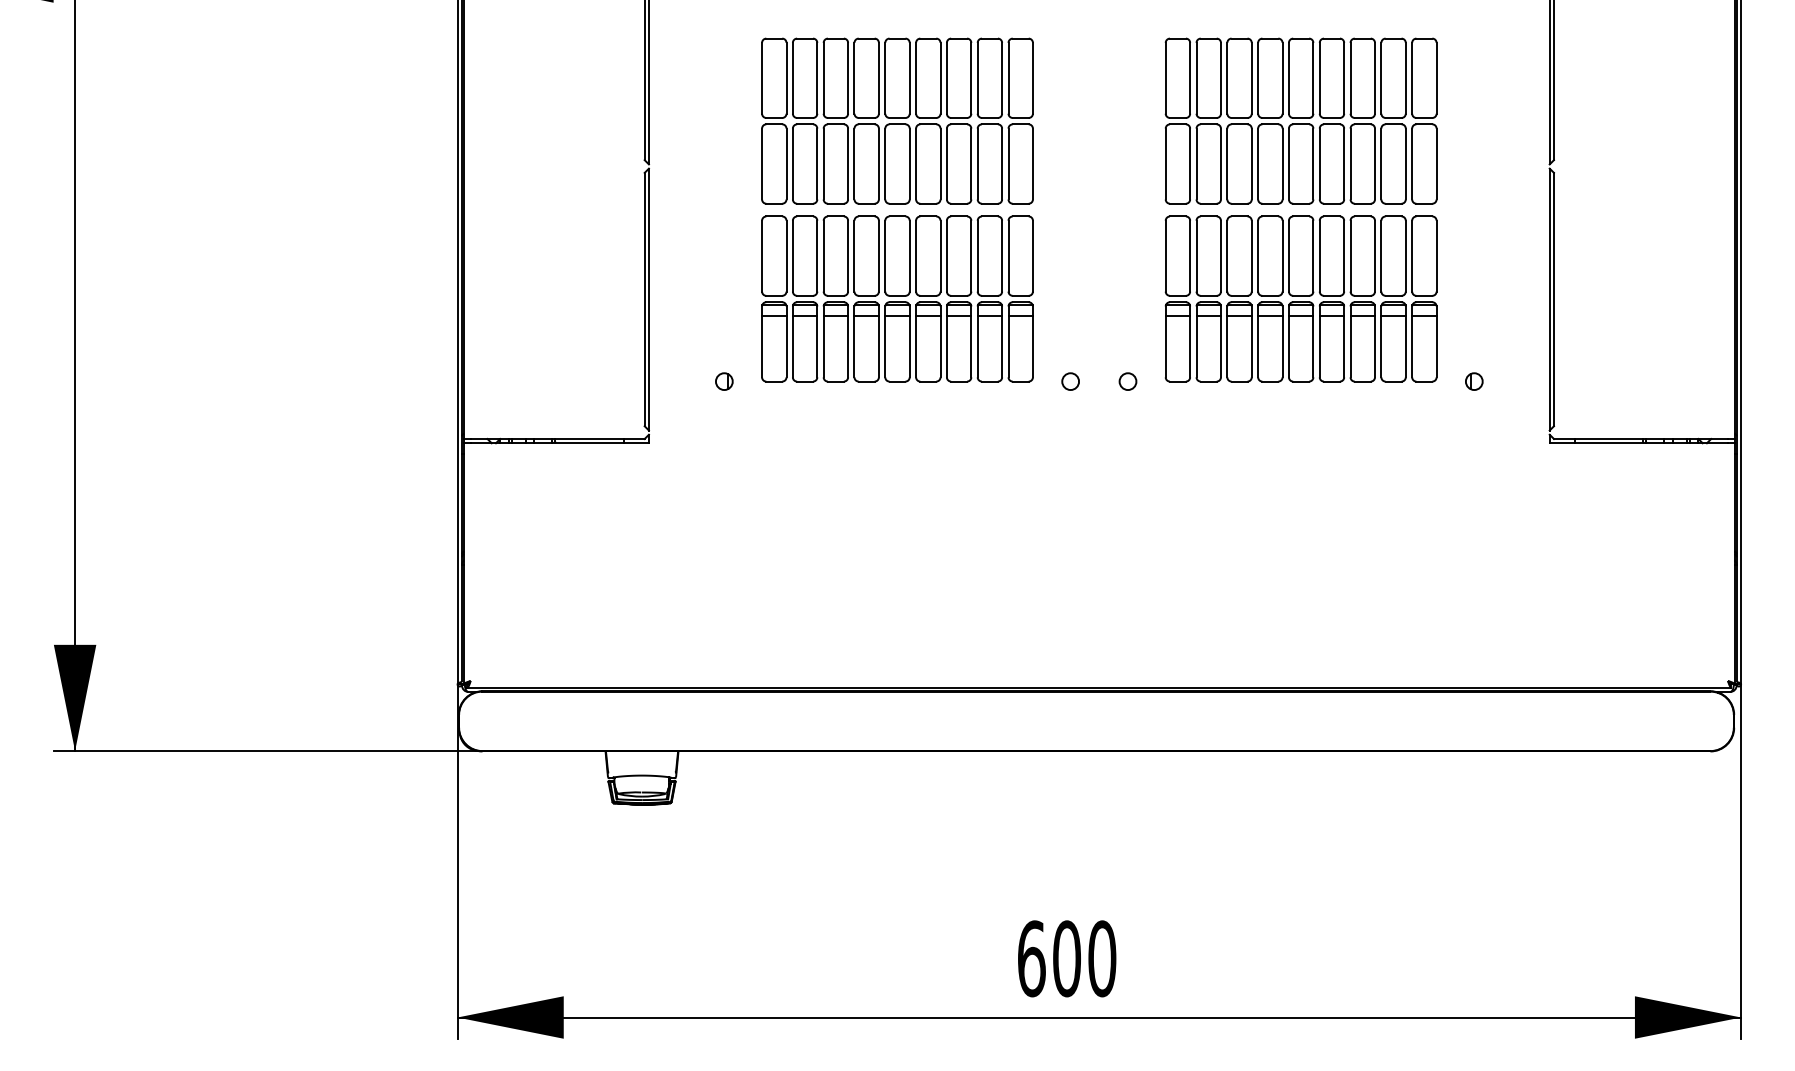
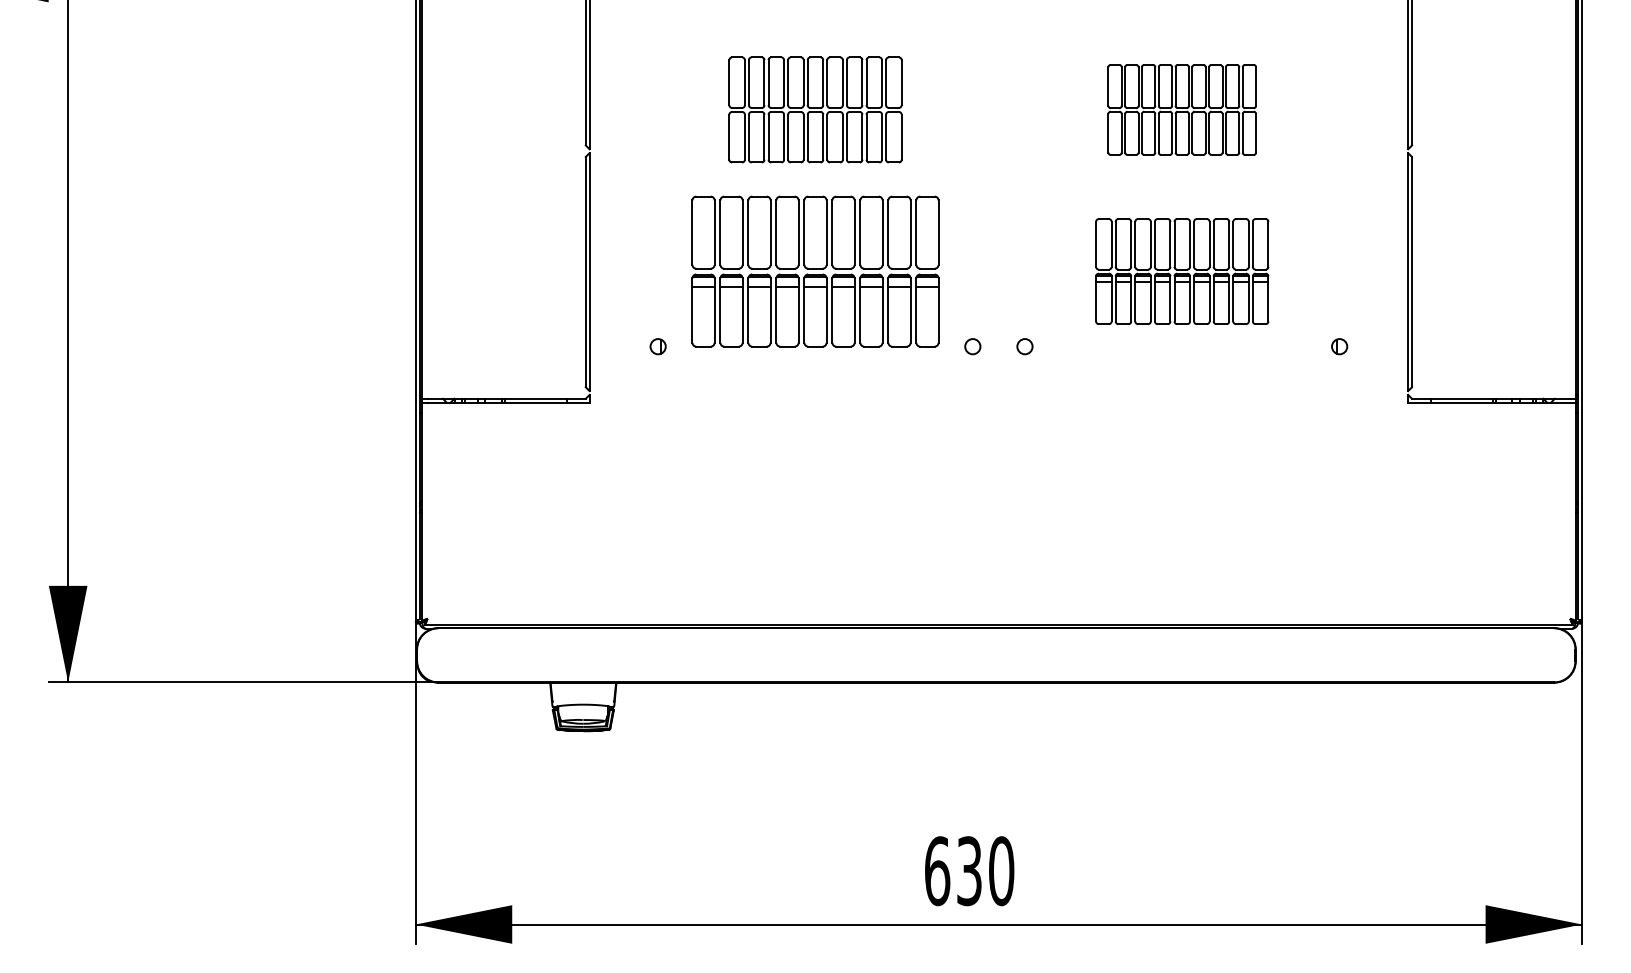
part: (897, 120) -> (815, 109), size x0.7
part: (1300, 120) -> (1181, 109), size x0.6
part: (1300, 298) -> (1181, 271), size x0.7
text: (1066, 958) -> (969, 870), 600 -> 630

